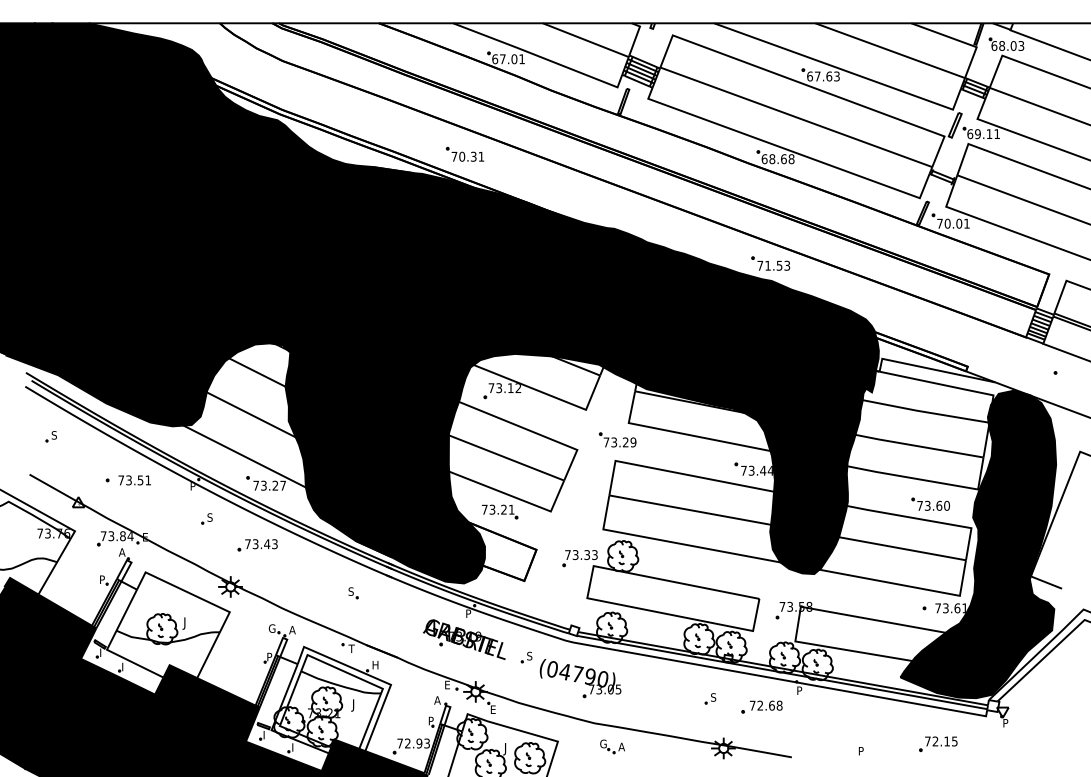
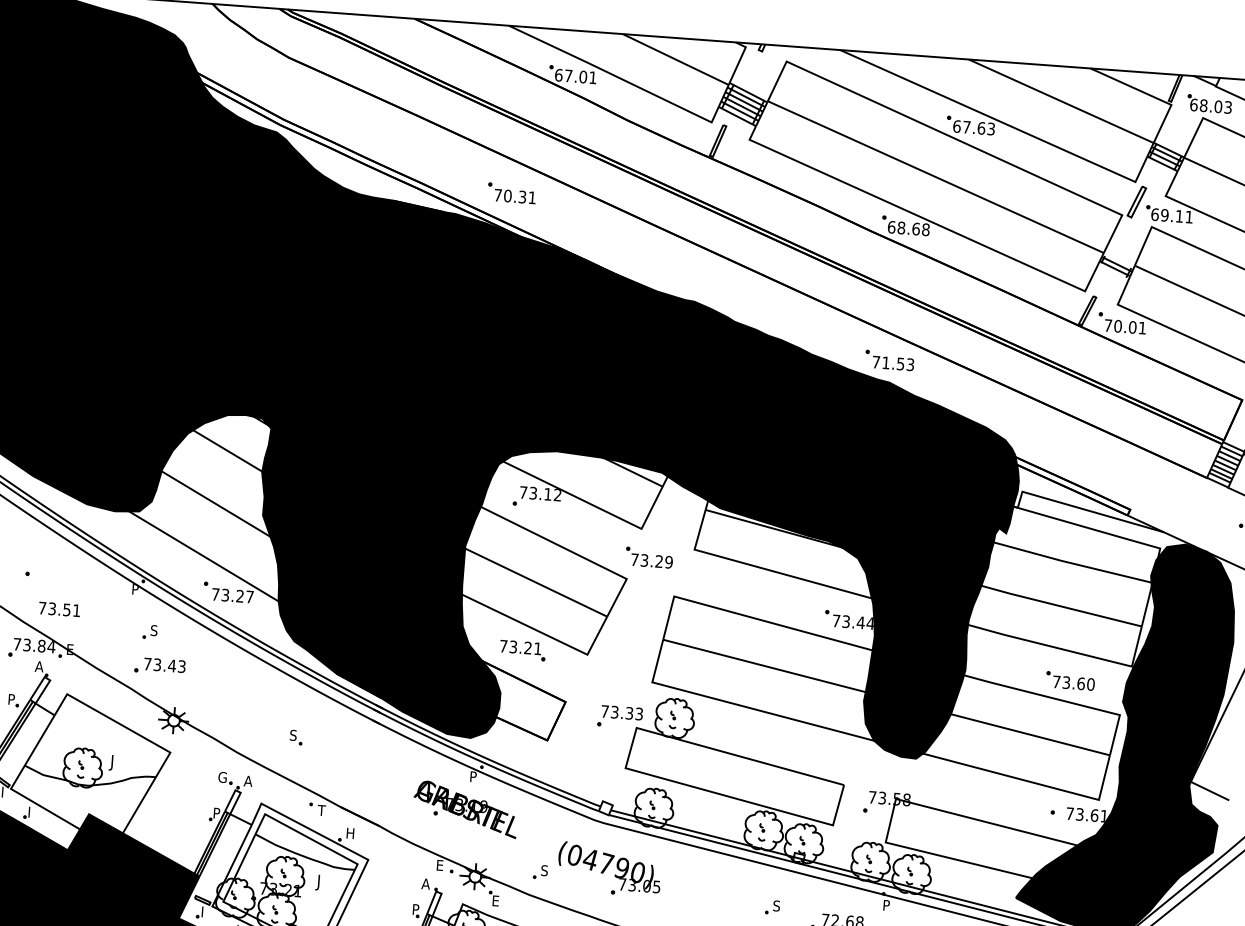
part: (617, 439) -> (649, 557), moved
text: (134, 480) -> (59, 609), moved
part: (257, 545) -> (159, 666), moved
part: (353, 593) -> (296, 737), moved
part: (526, 657) -> (540, 872), moved

